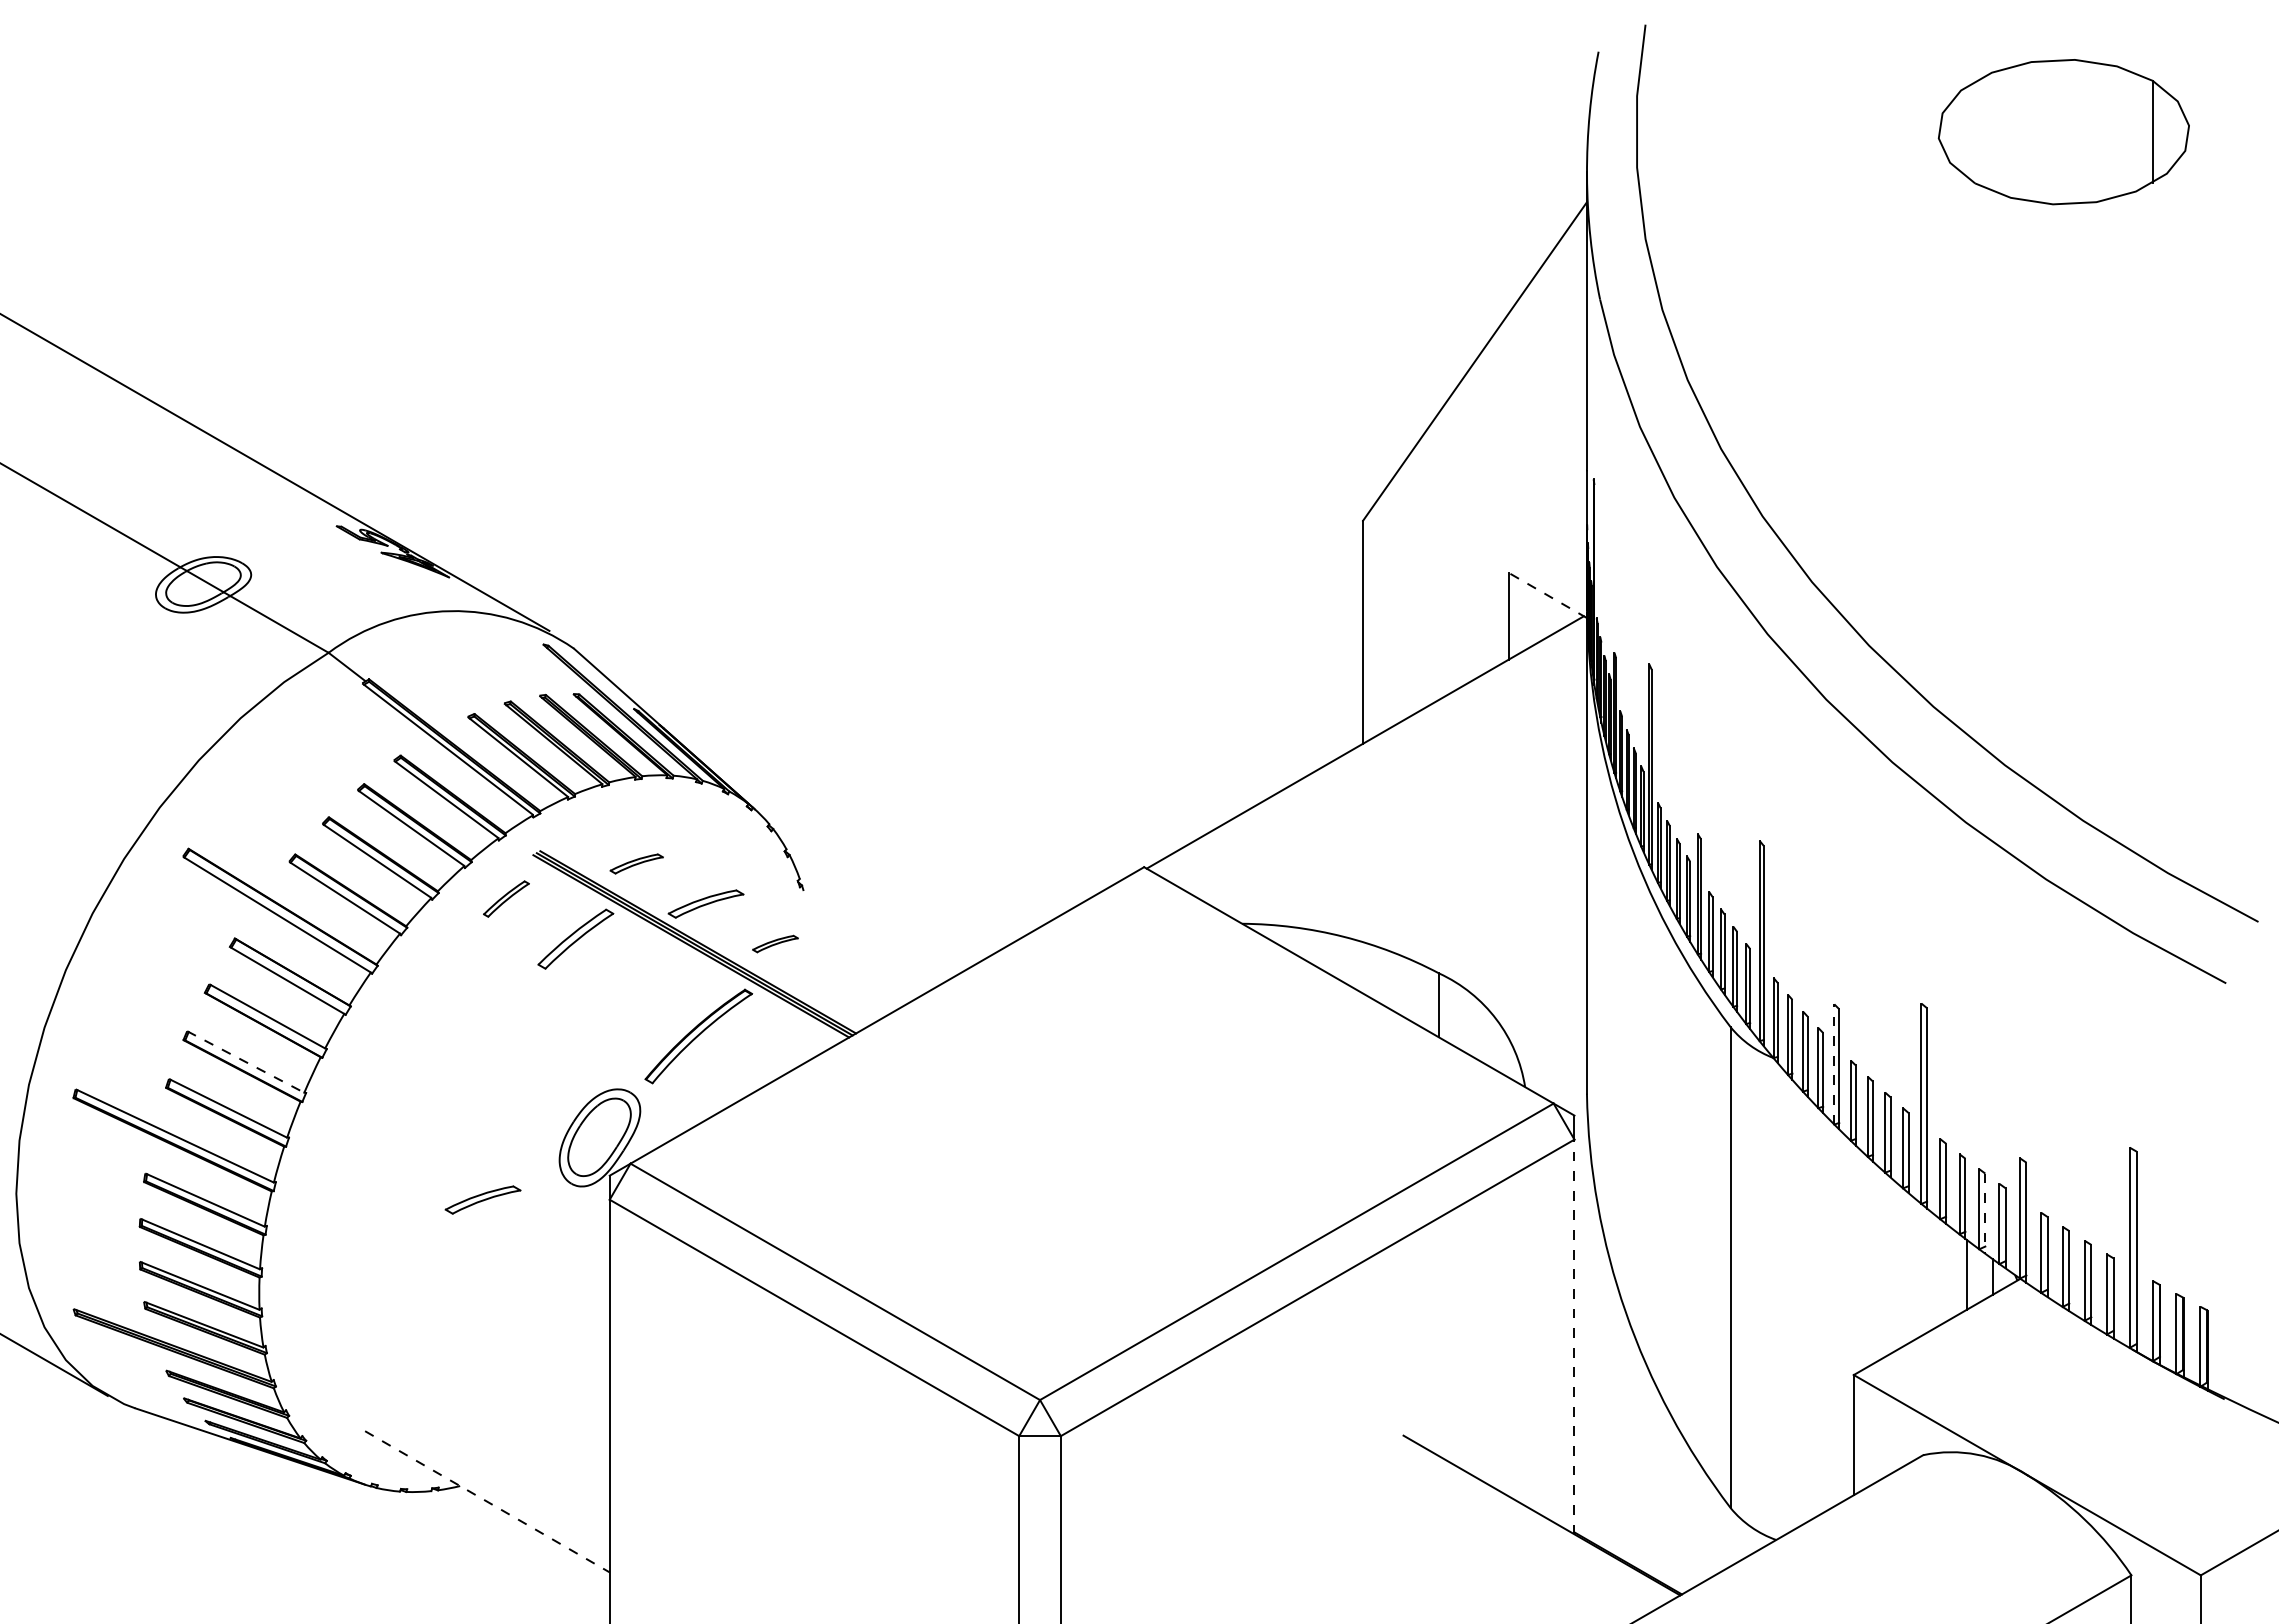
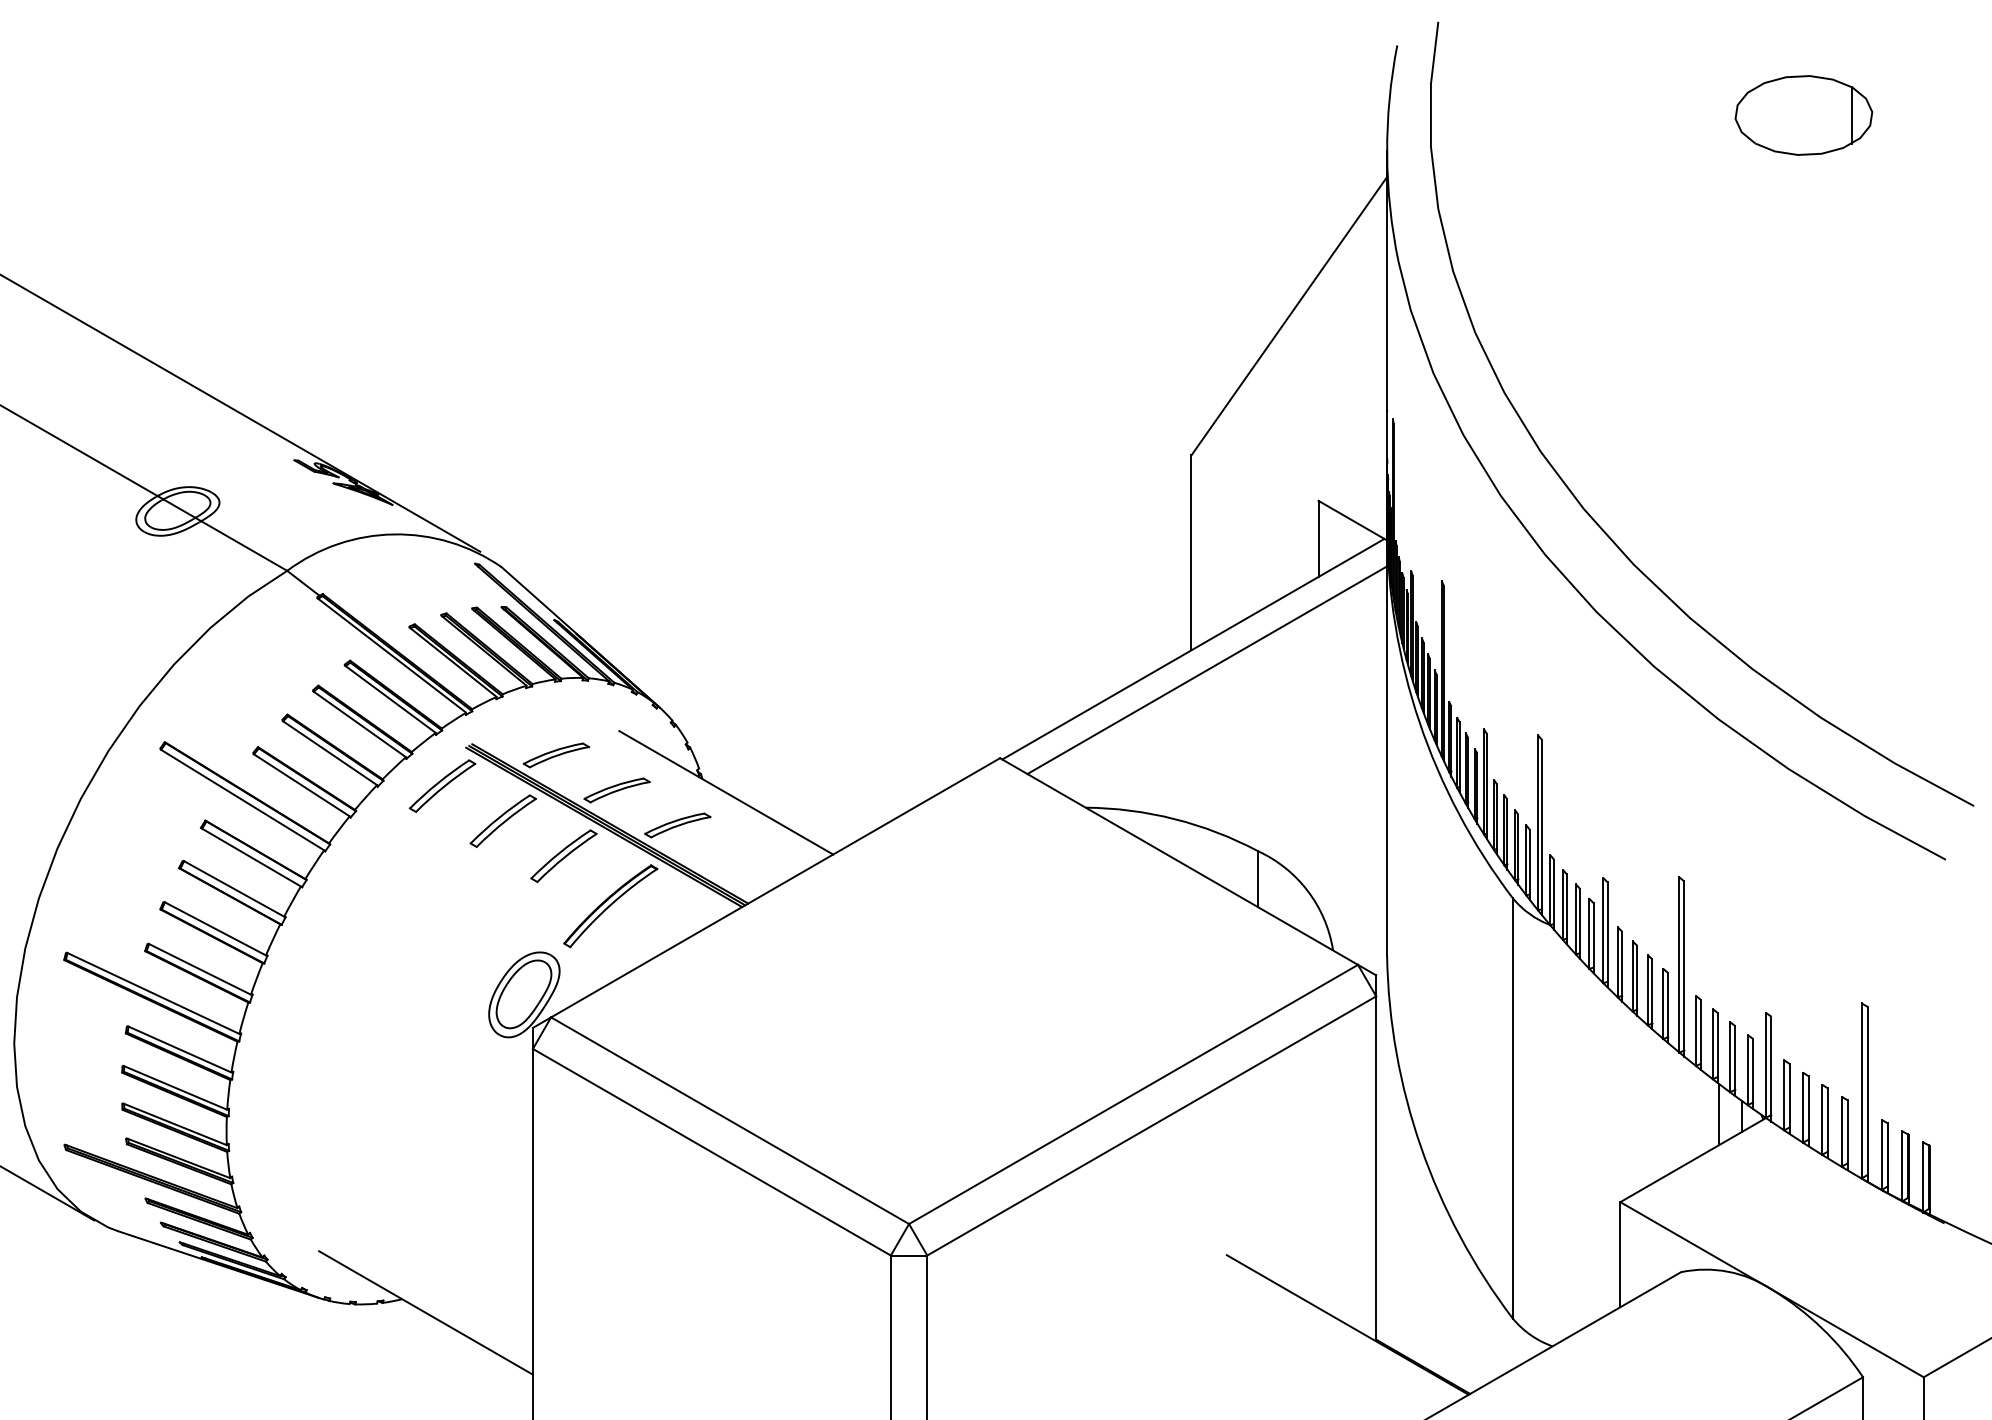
part: (2063, 131) -> (1803, 115), size x0.62
line: (1547, 595) -> (1352, 520), dashed -> solid
line: (1380, 766) -> (1206, 670), added
part: (636, 863) -> (556, 755), size x1.43
part: (506, 898) -> (442, 785), size x1.67
line: (830, 906) -> (725, 792), added
part: (775, 943) -> (677, 824), size x1.67
part: (645, 978) -> (564, 855), added
line: (246, 1062) -> (215, 928), dashed -> solid
line: (1834, 1063) -> (1603, 929), dashed -> solid
part: (482, 1199) -> (421, 1048), removed
line: (1985, 1214) -> (1735, 1061), dashed -> solid
line: (1574, 1336) -> (1376, 1168), dashed -> solid
line: (487, 1502) -> (426, 1313), dashed -> solid

